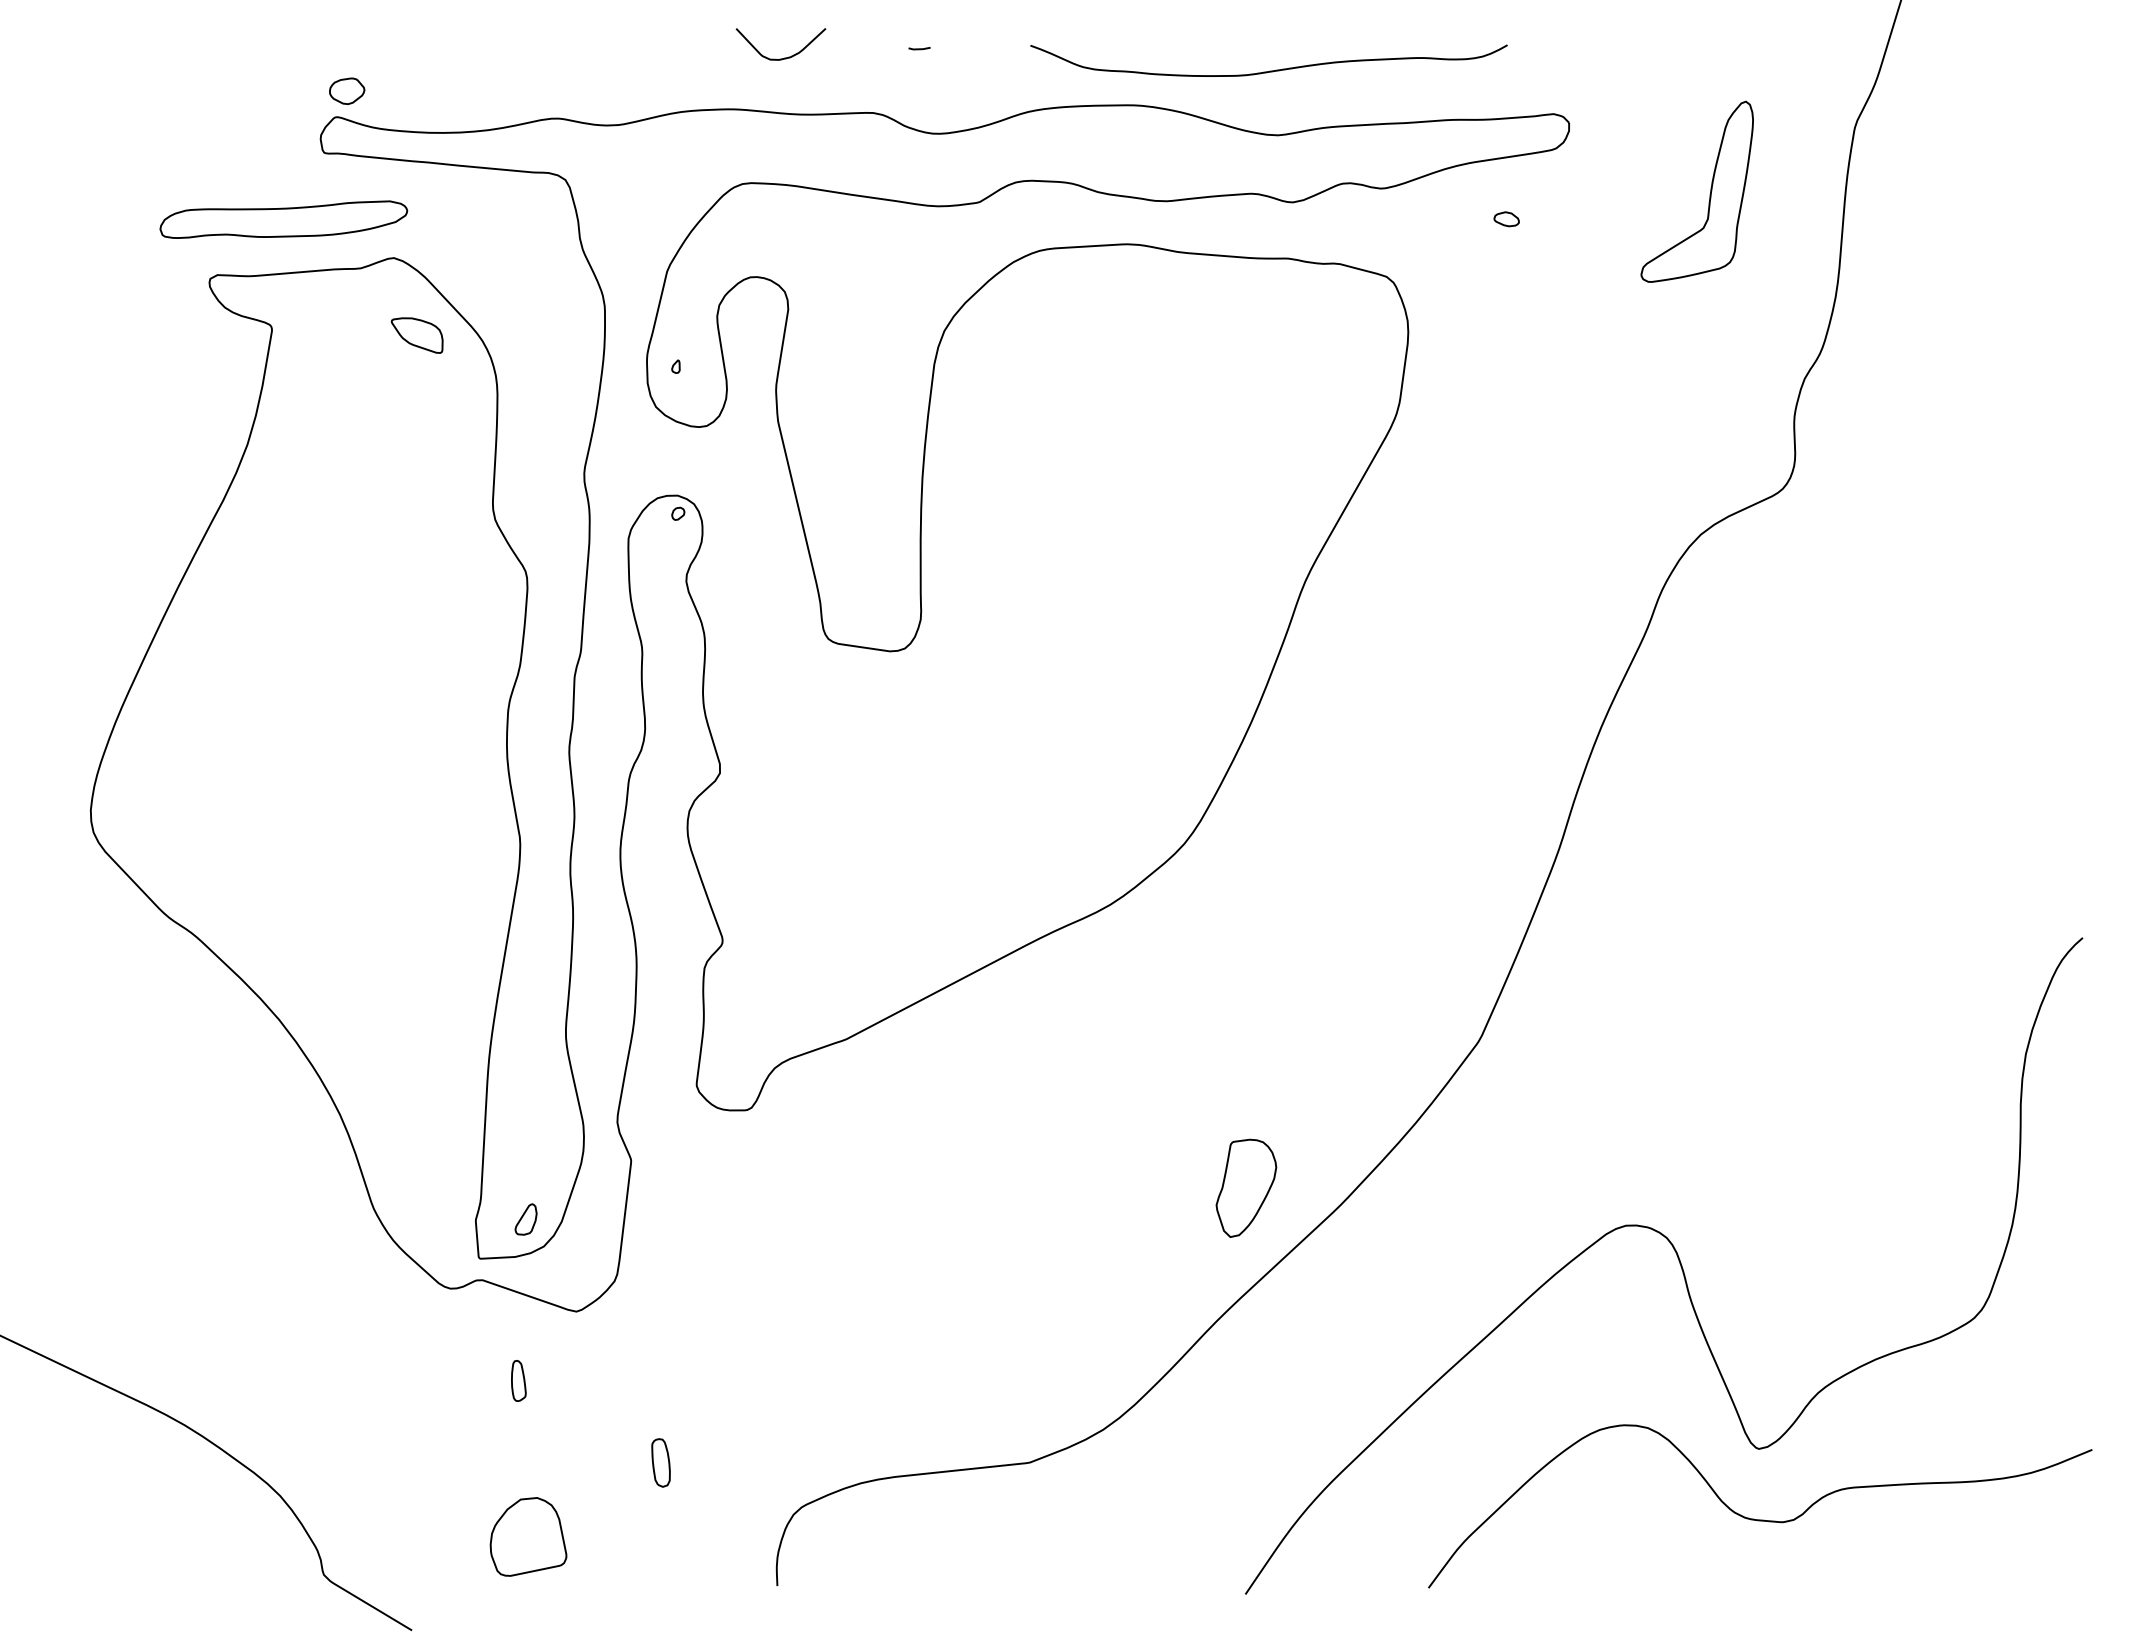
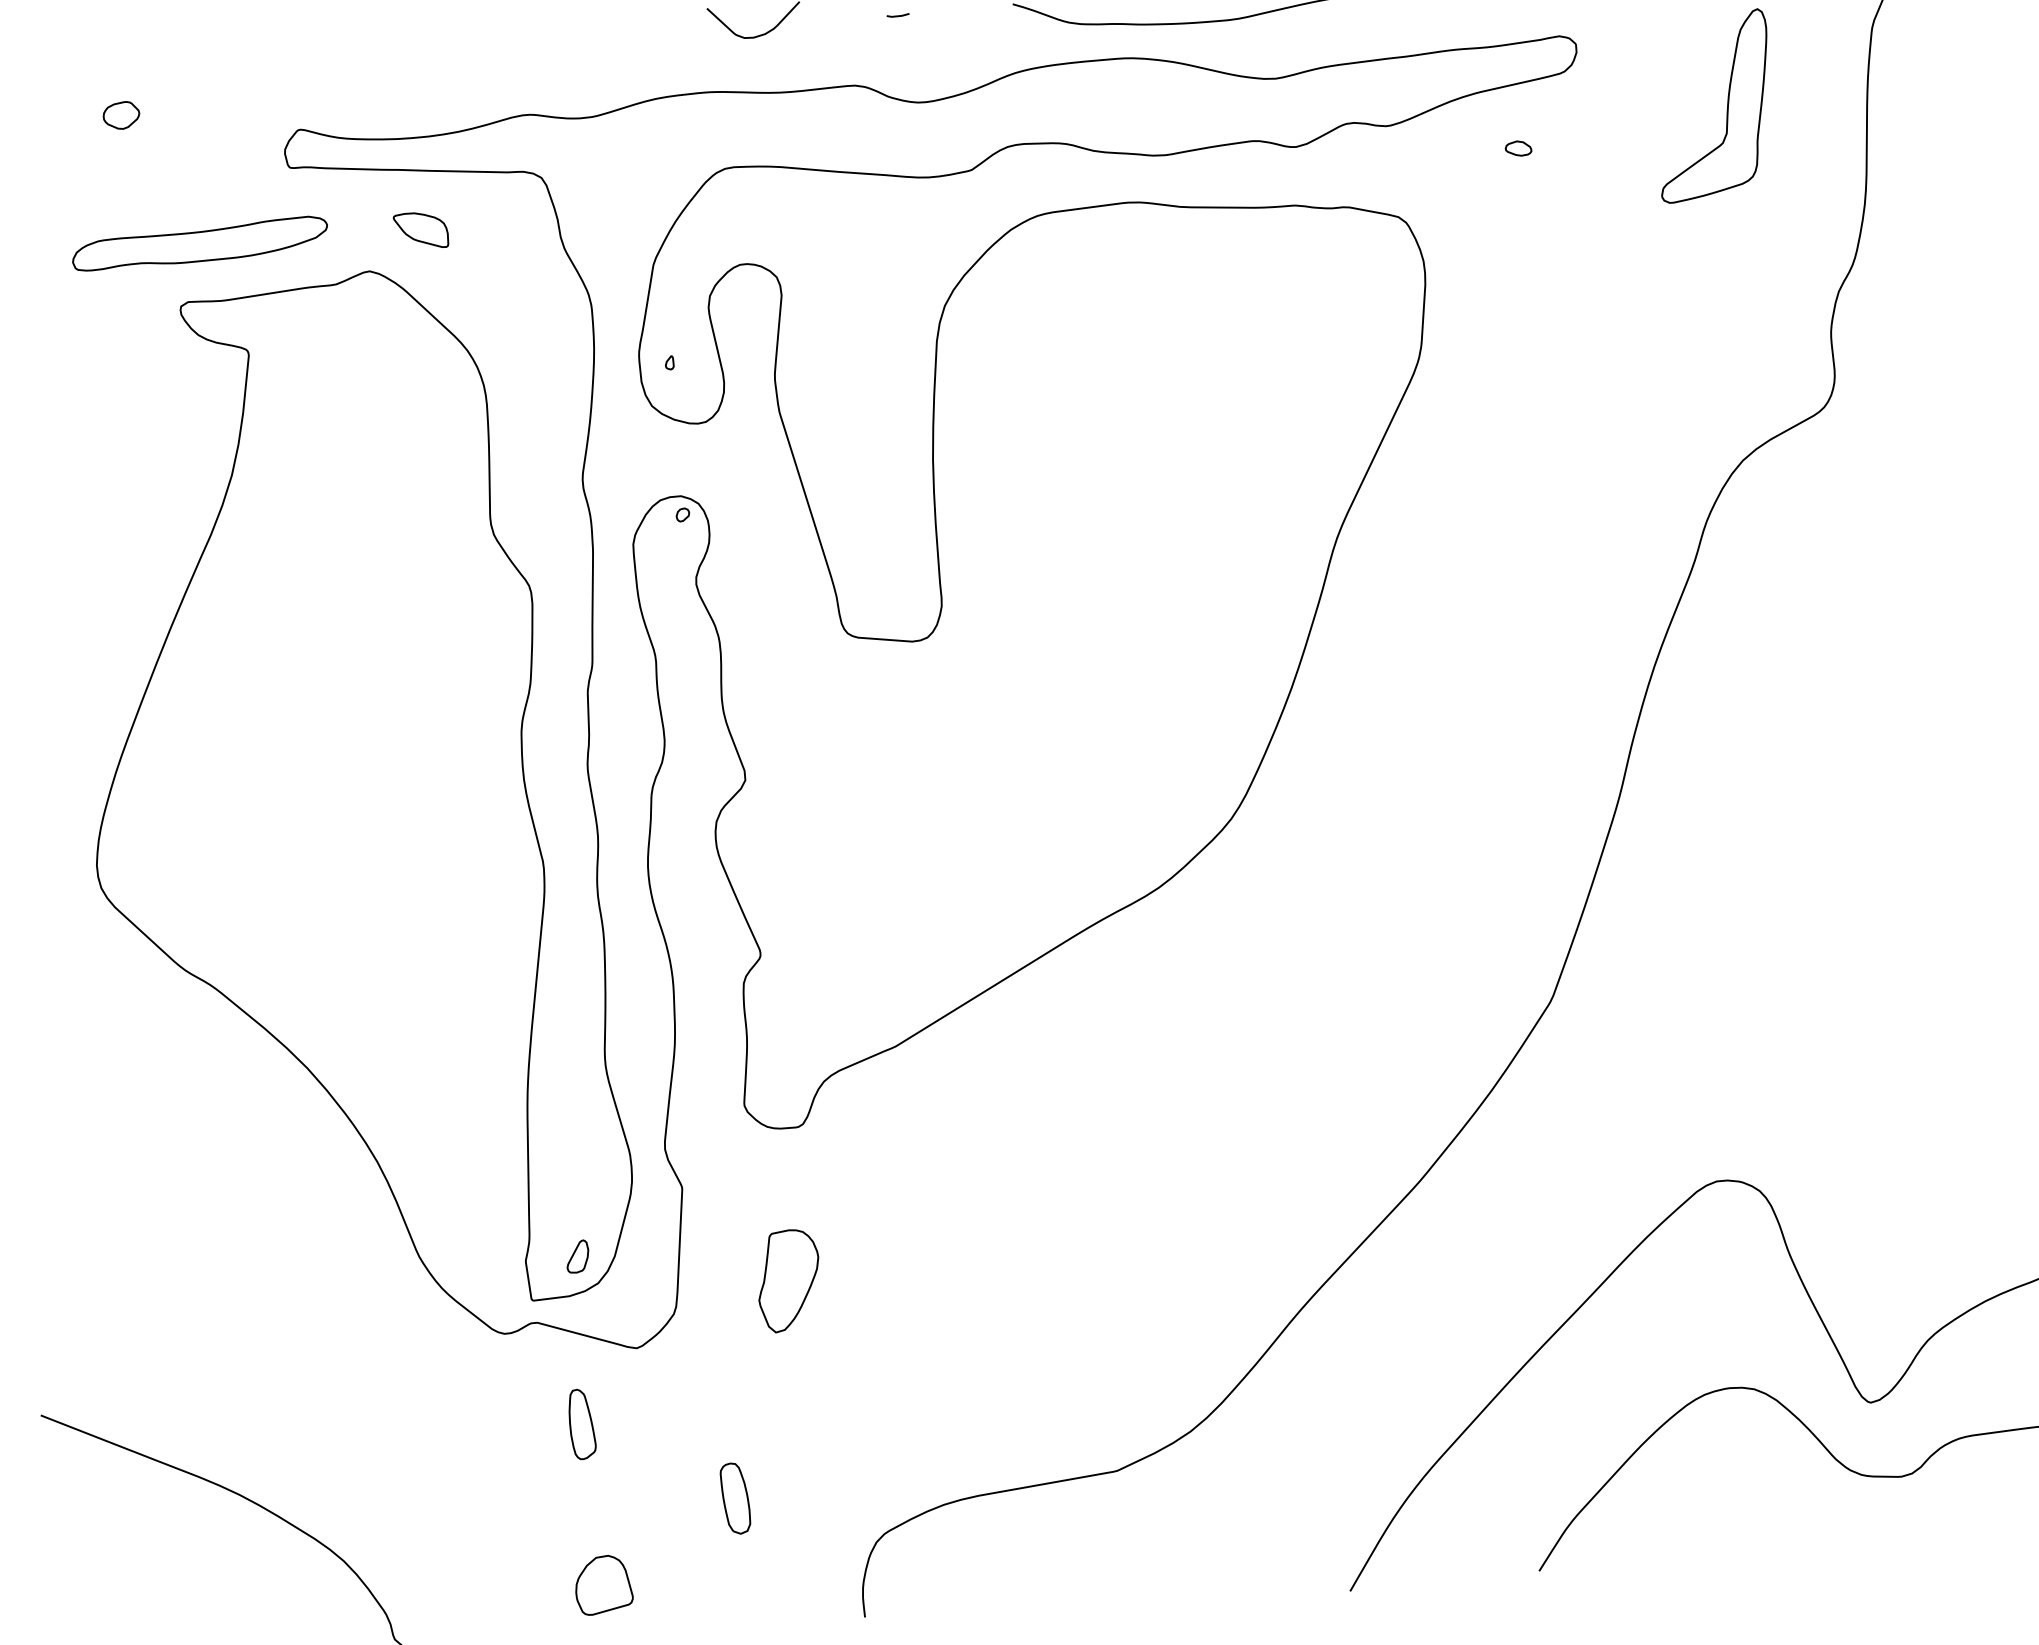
part: (347, 90) -> (121, 114), moved
part: (283, 219) -> (199, 243), moved
part: (416, 335) -> (420, 230), moved
part: (1246, 1187) -> (788, 1280), moved
part: (518, 1380) -> (581, 1423), size x1.67
part: (660, 1462) -> (734, 1498), size x1.43
part: (528, 1536) -> (603, 1584), size x0.71

